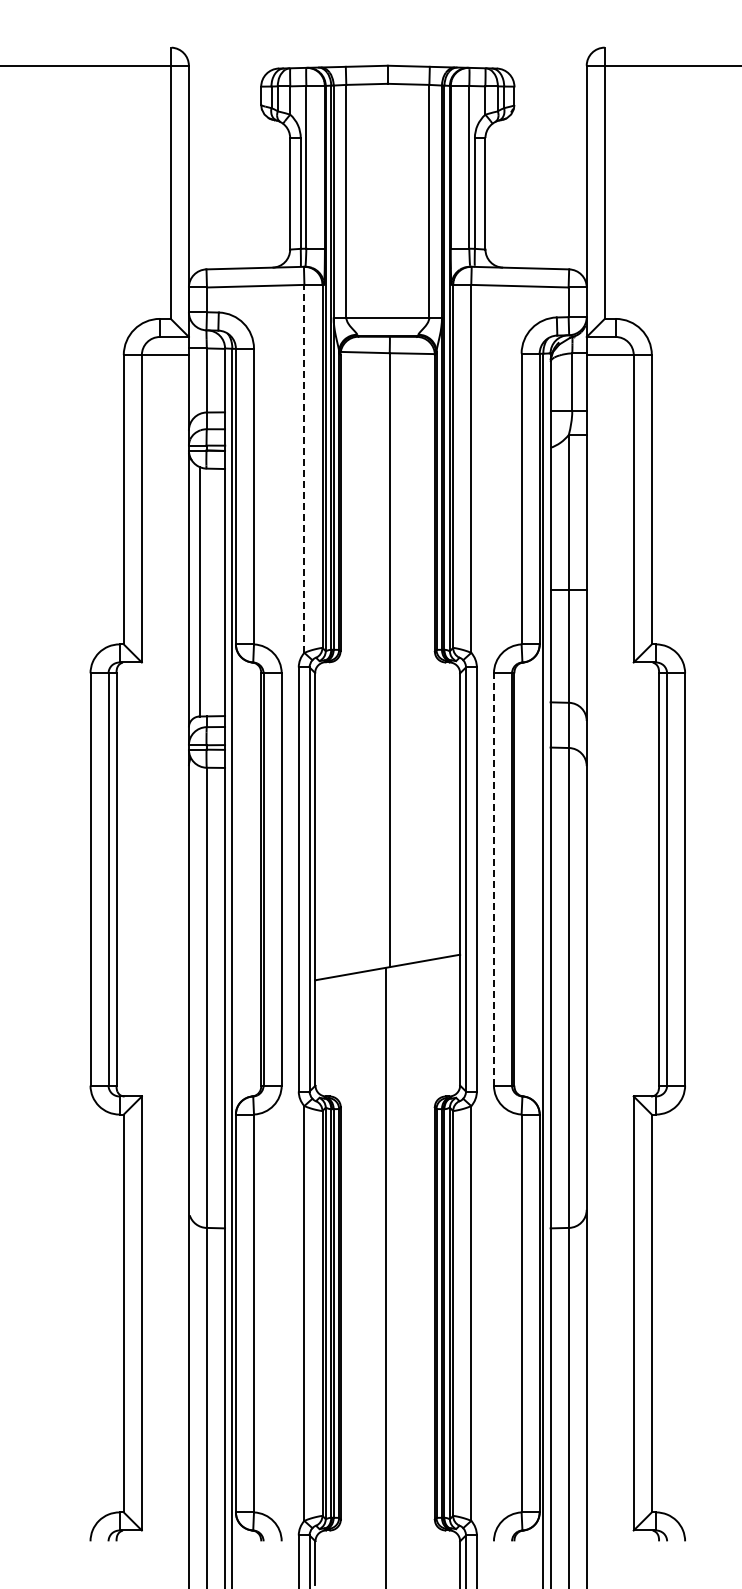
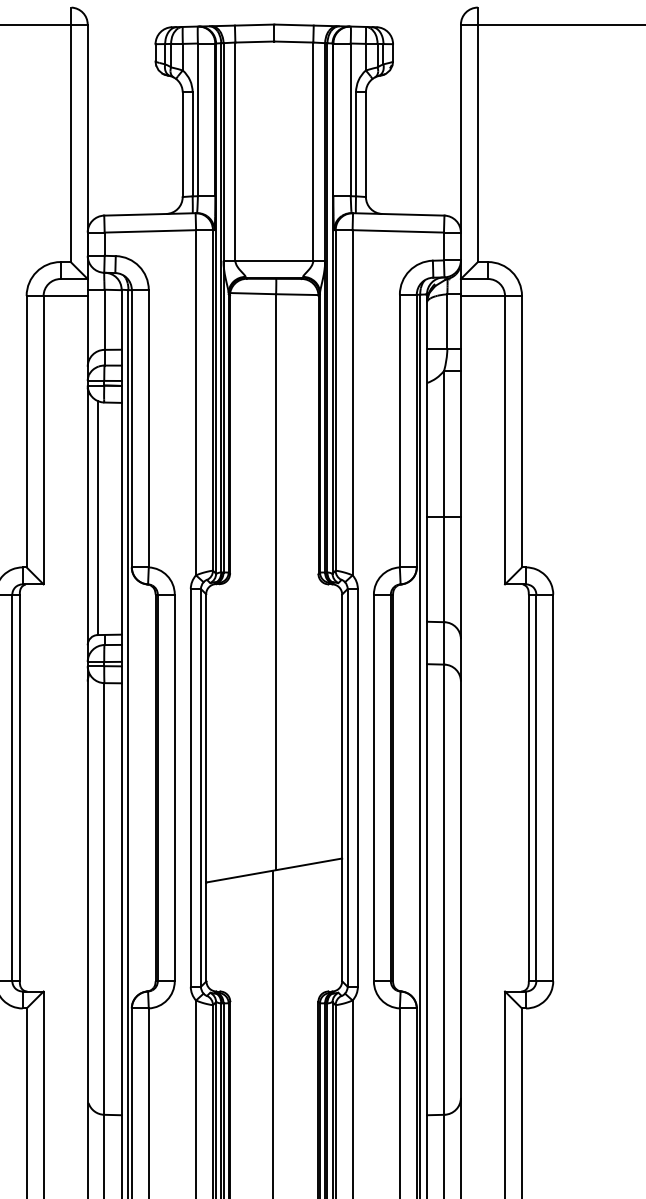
line: (304, 468) -> (196, 402), dashed -> solid
line: (493, 878) -> (373, 787), dashed -> solid

